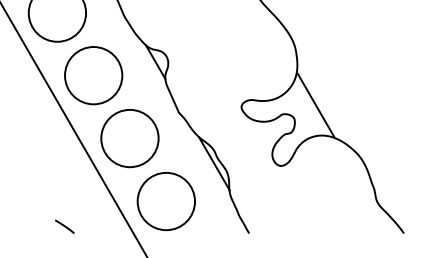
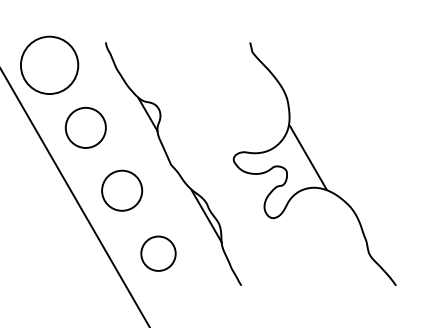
circle: (93, 75) -> (85, 127), size x0.7
circle: (129, 138) -> (121, 190), size x0.7
circle: (166, 201) -> (158, 253), size x0.6
line: (64, 227) -> (56, 279), removed

